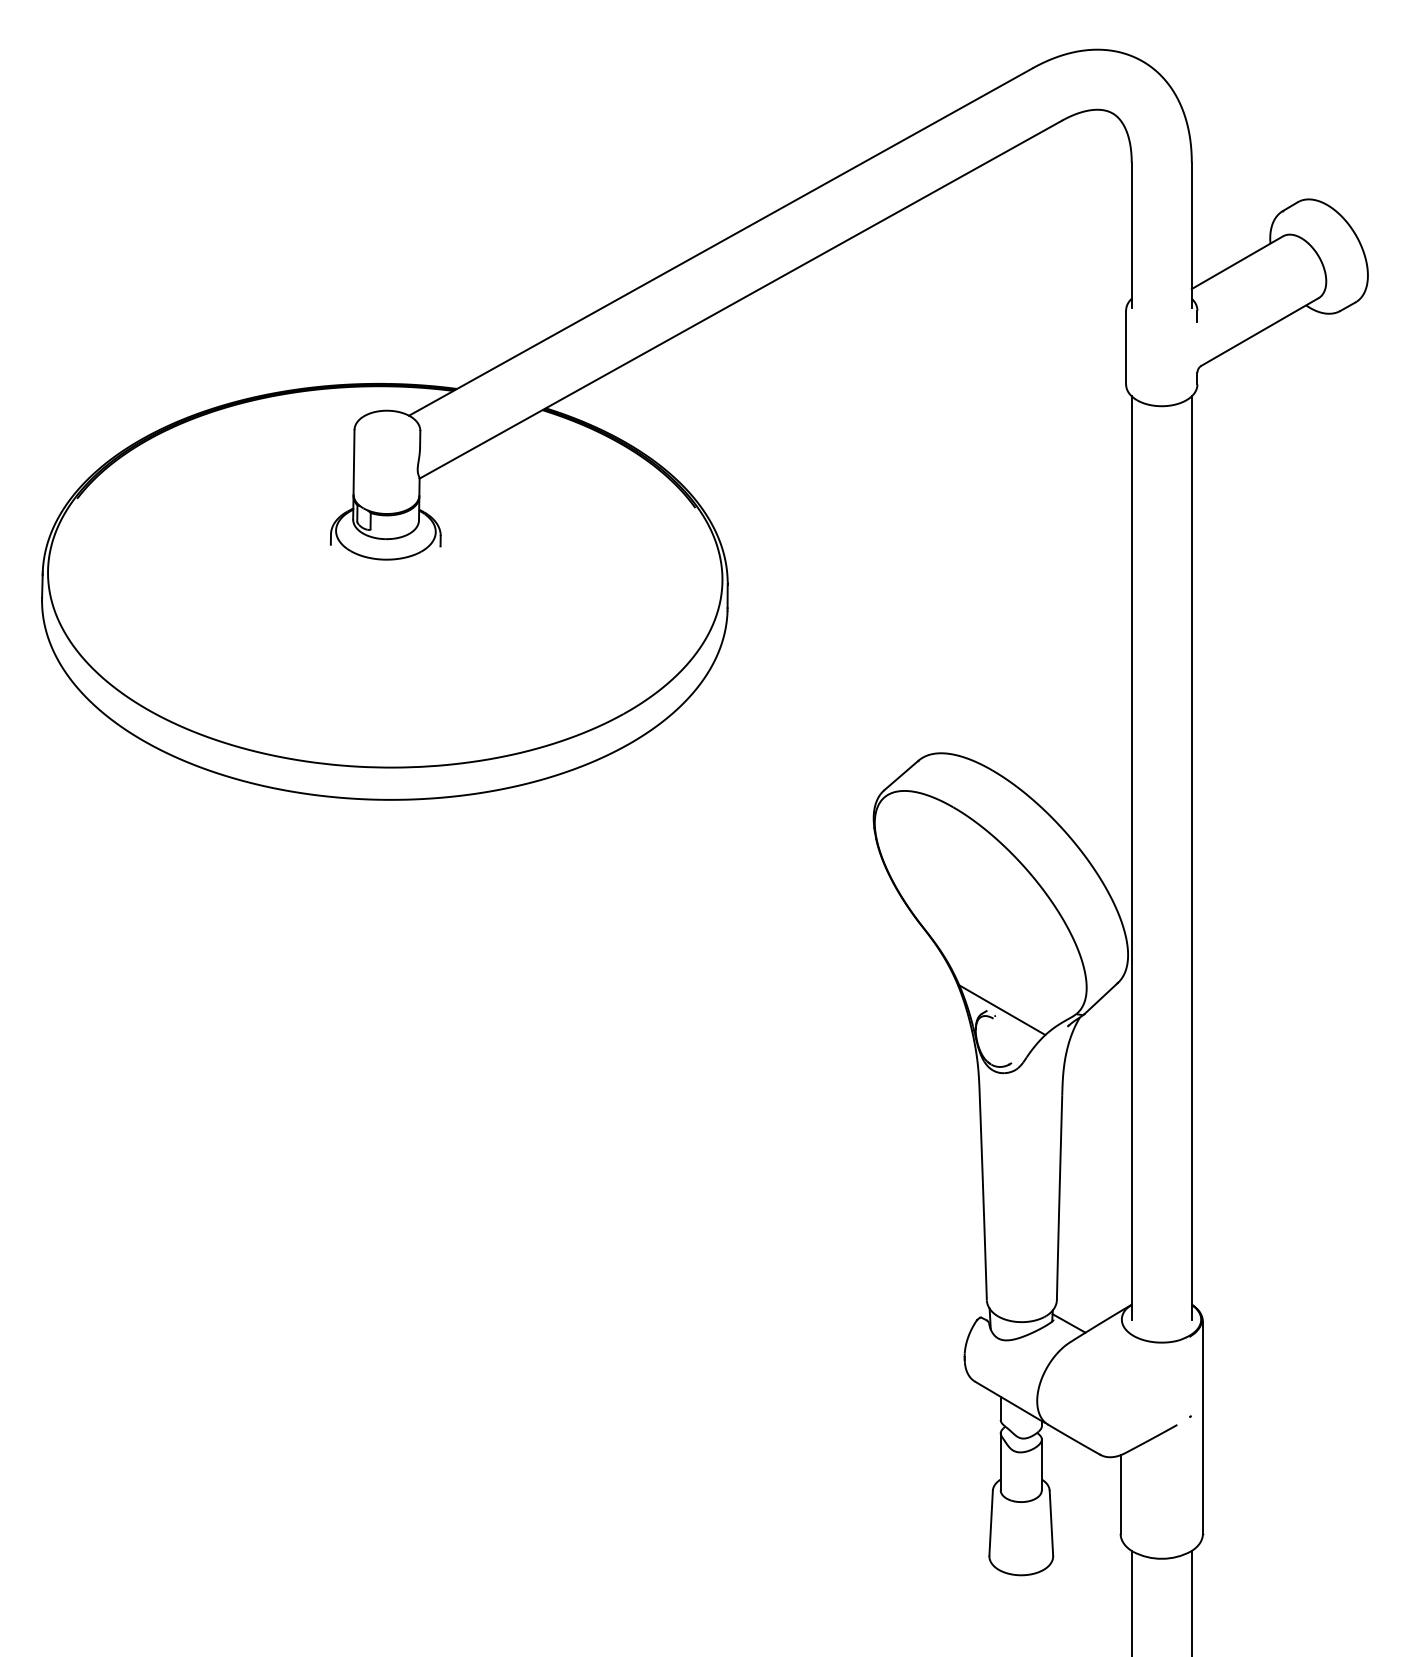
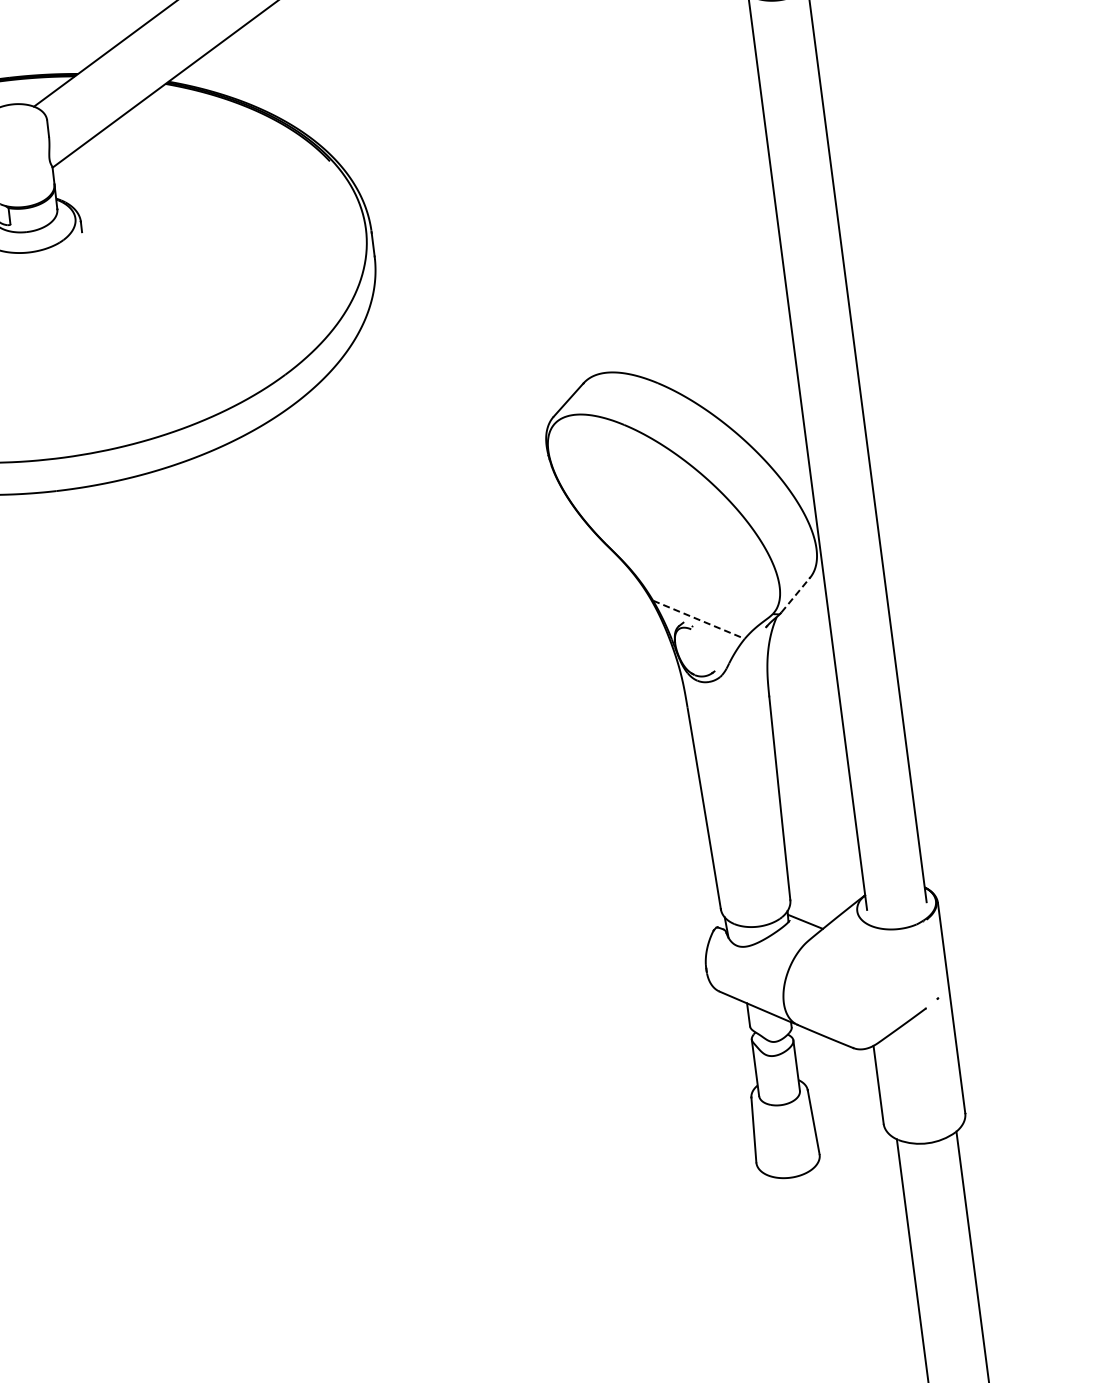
line: (1101, 998) -> (795, 595), solid -> dashed
line: (1002, 1010) -> (699, 620), solid -> dashed

